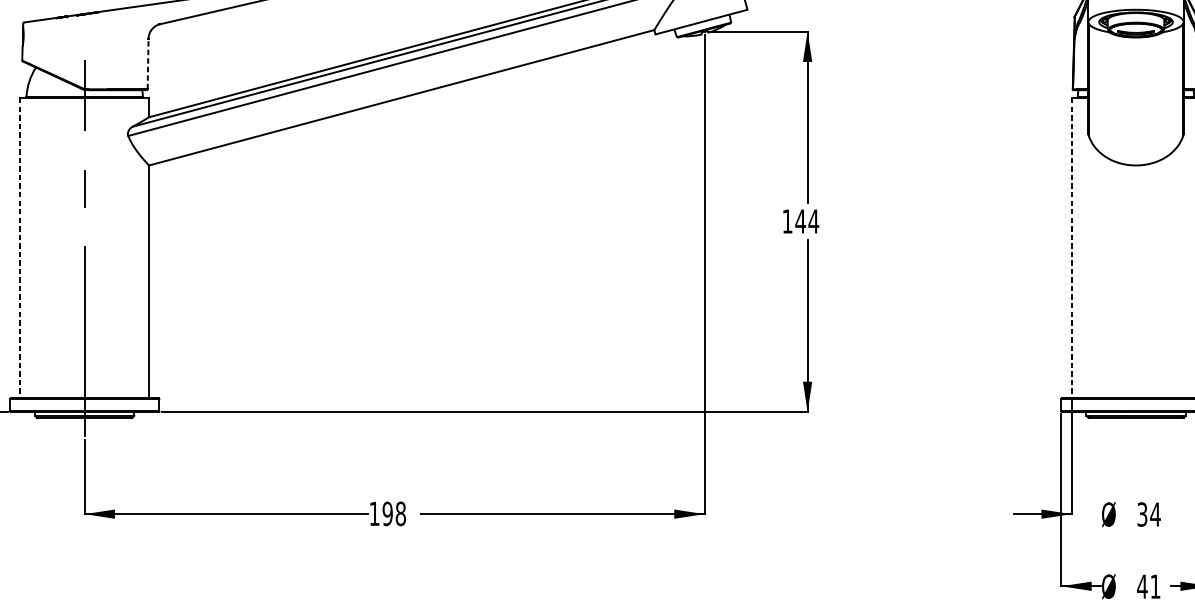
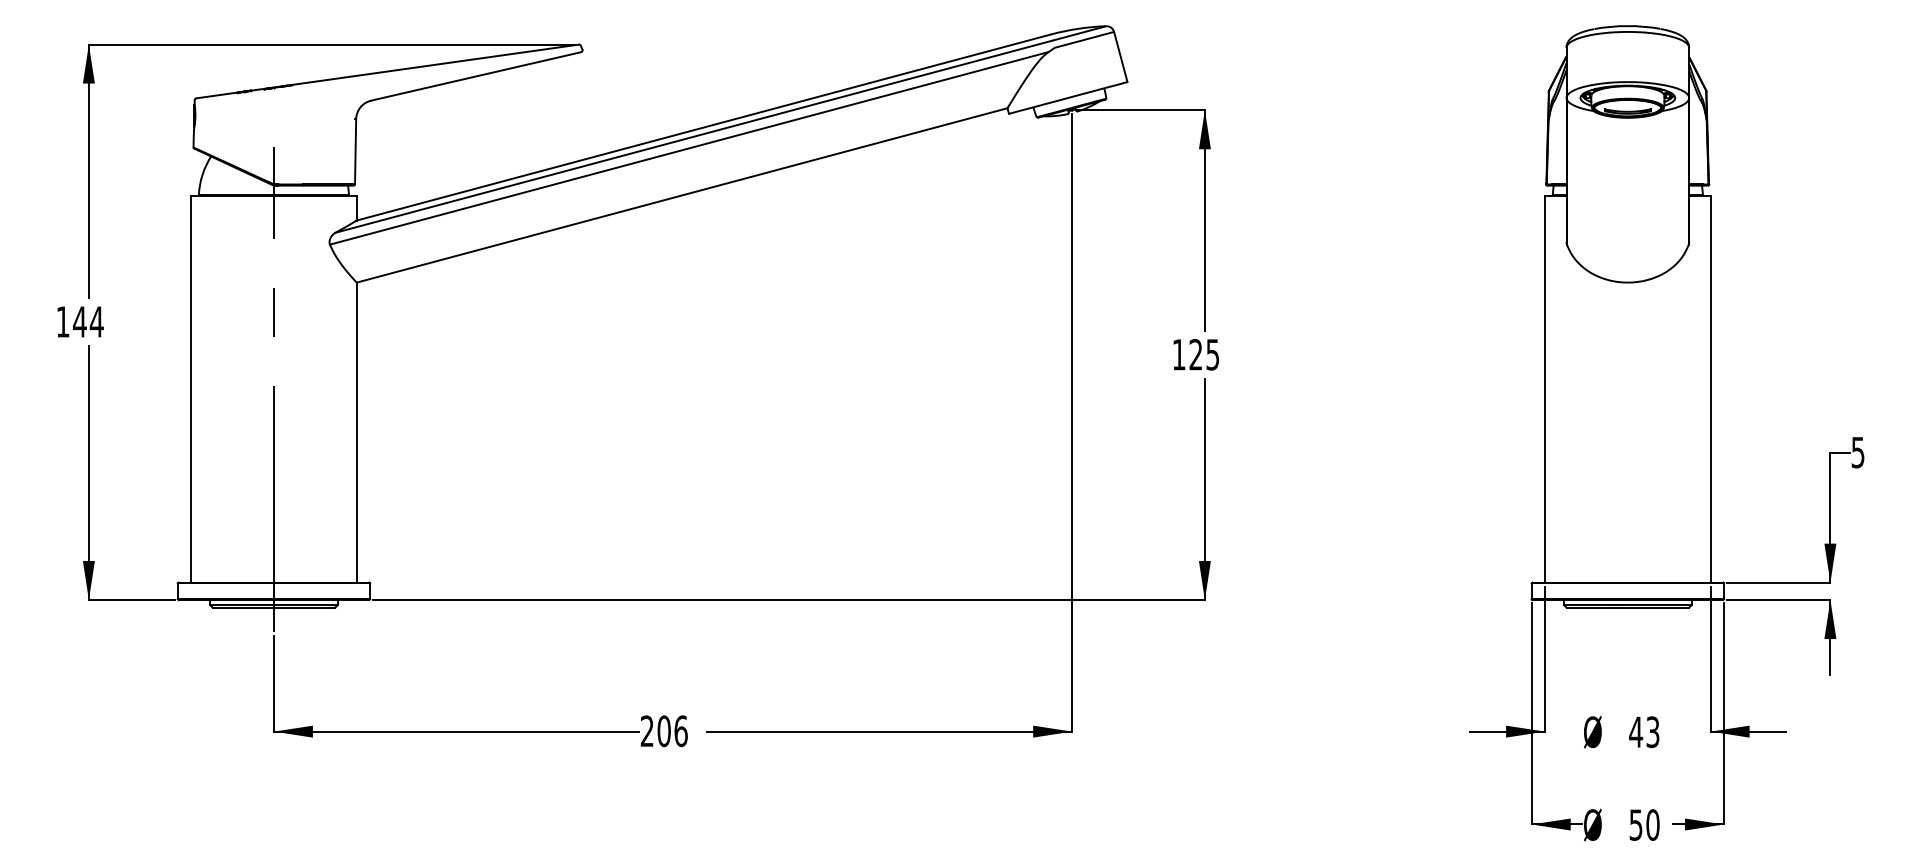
line: (148, 63) -> (355, 151), dashed -> solid
text: (807, 221) -> (1204, 354), 144 -> 125
line: (20, 248) -> (191, 389), dashed -> solid
line: (1072, 248) -> (1545, 389), dashed -> solid
text: (387, 514) -> (663, 731), 198 -> 206
text: (1148, 514) -> (1644, 732), 34 -> 43
text: (1148, 586) -> (1644, 824), 41 -> 50

